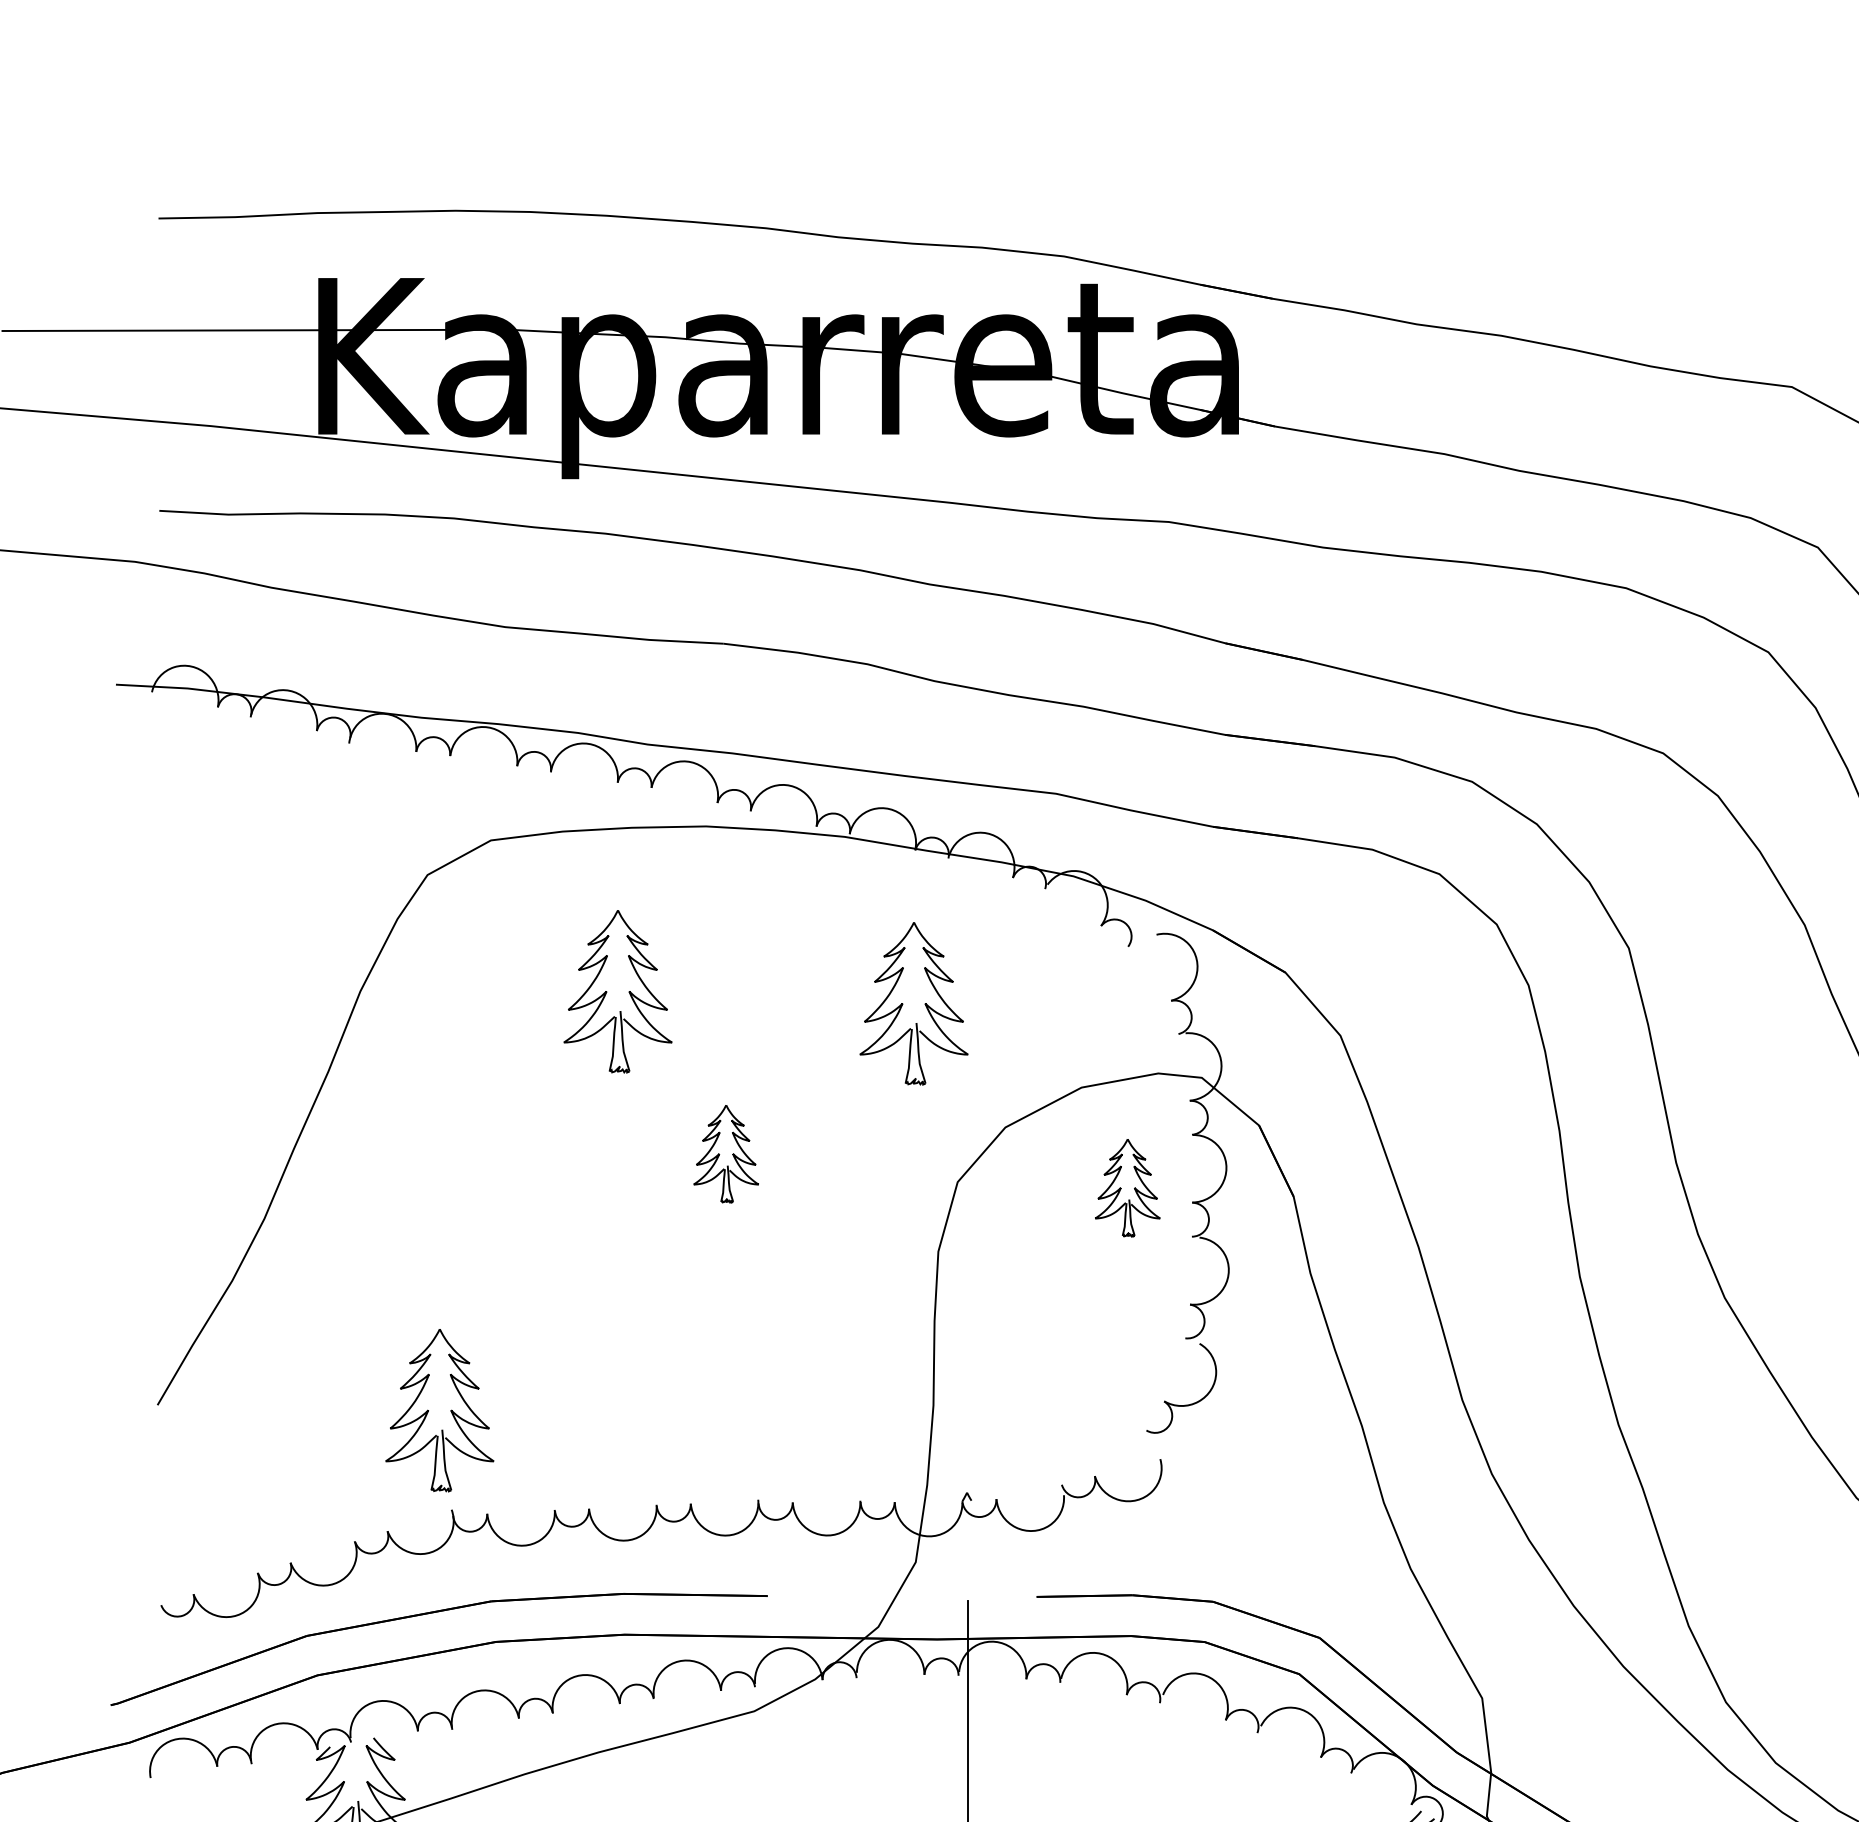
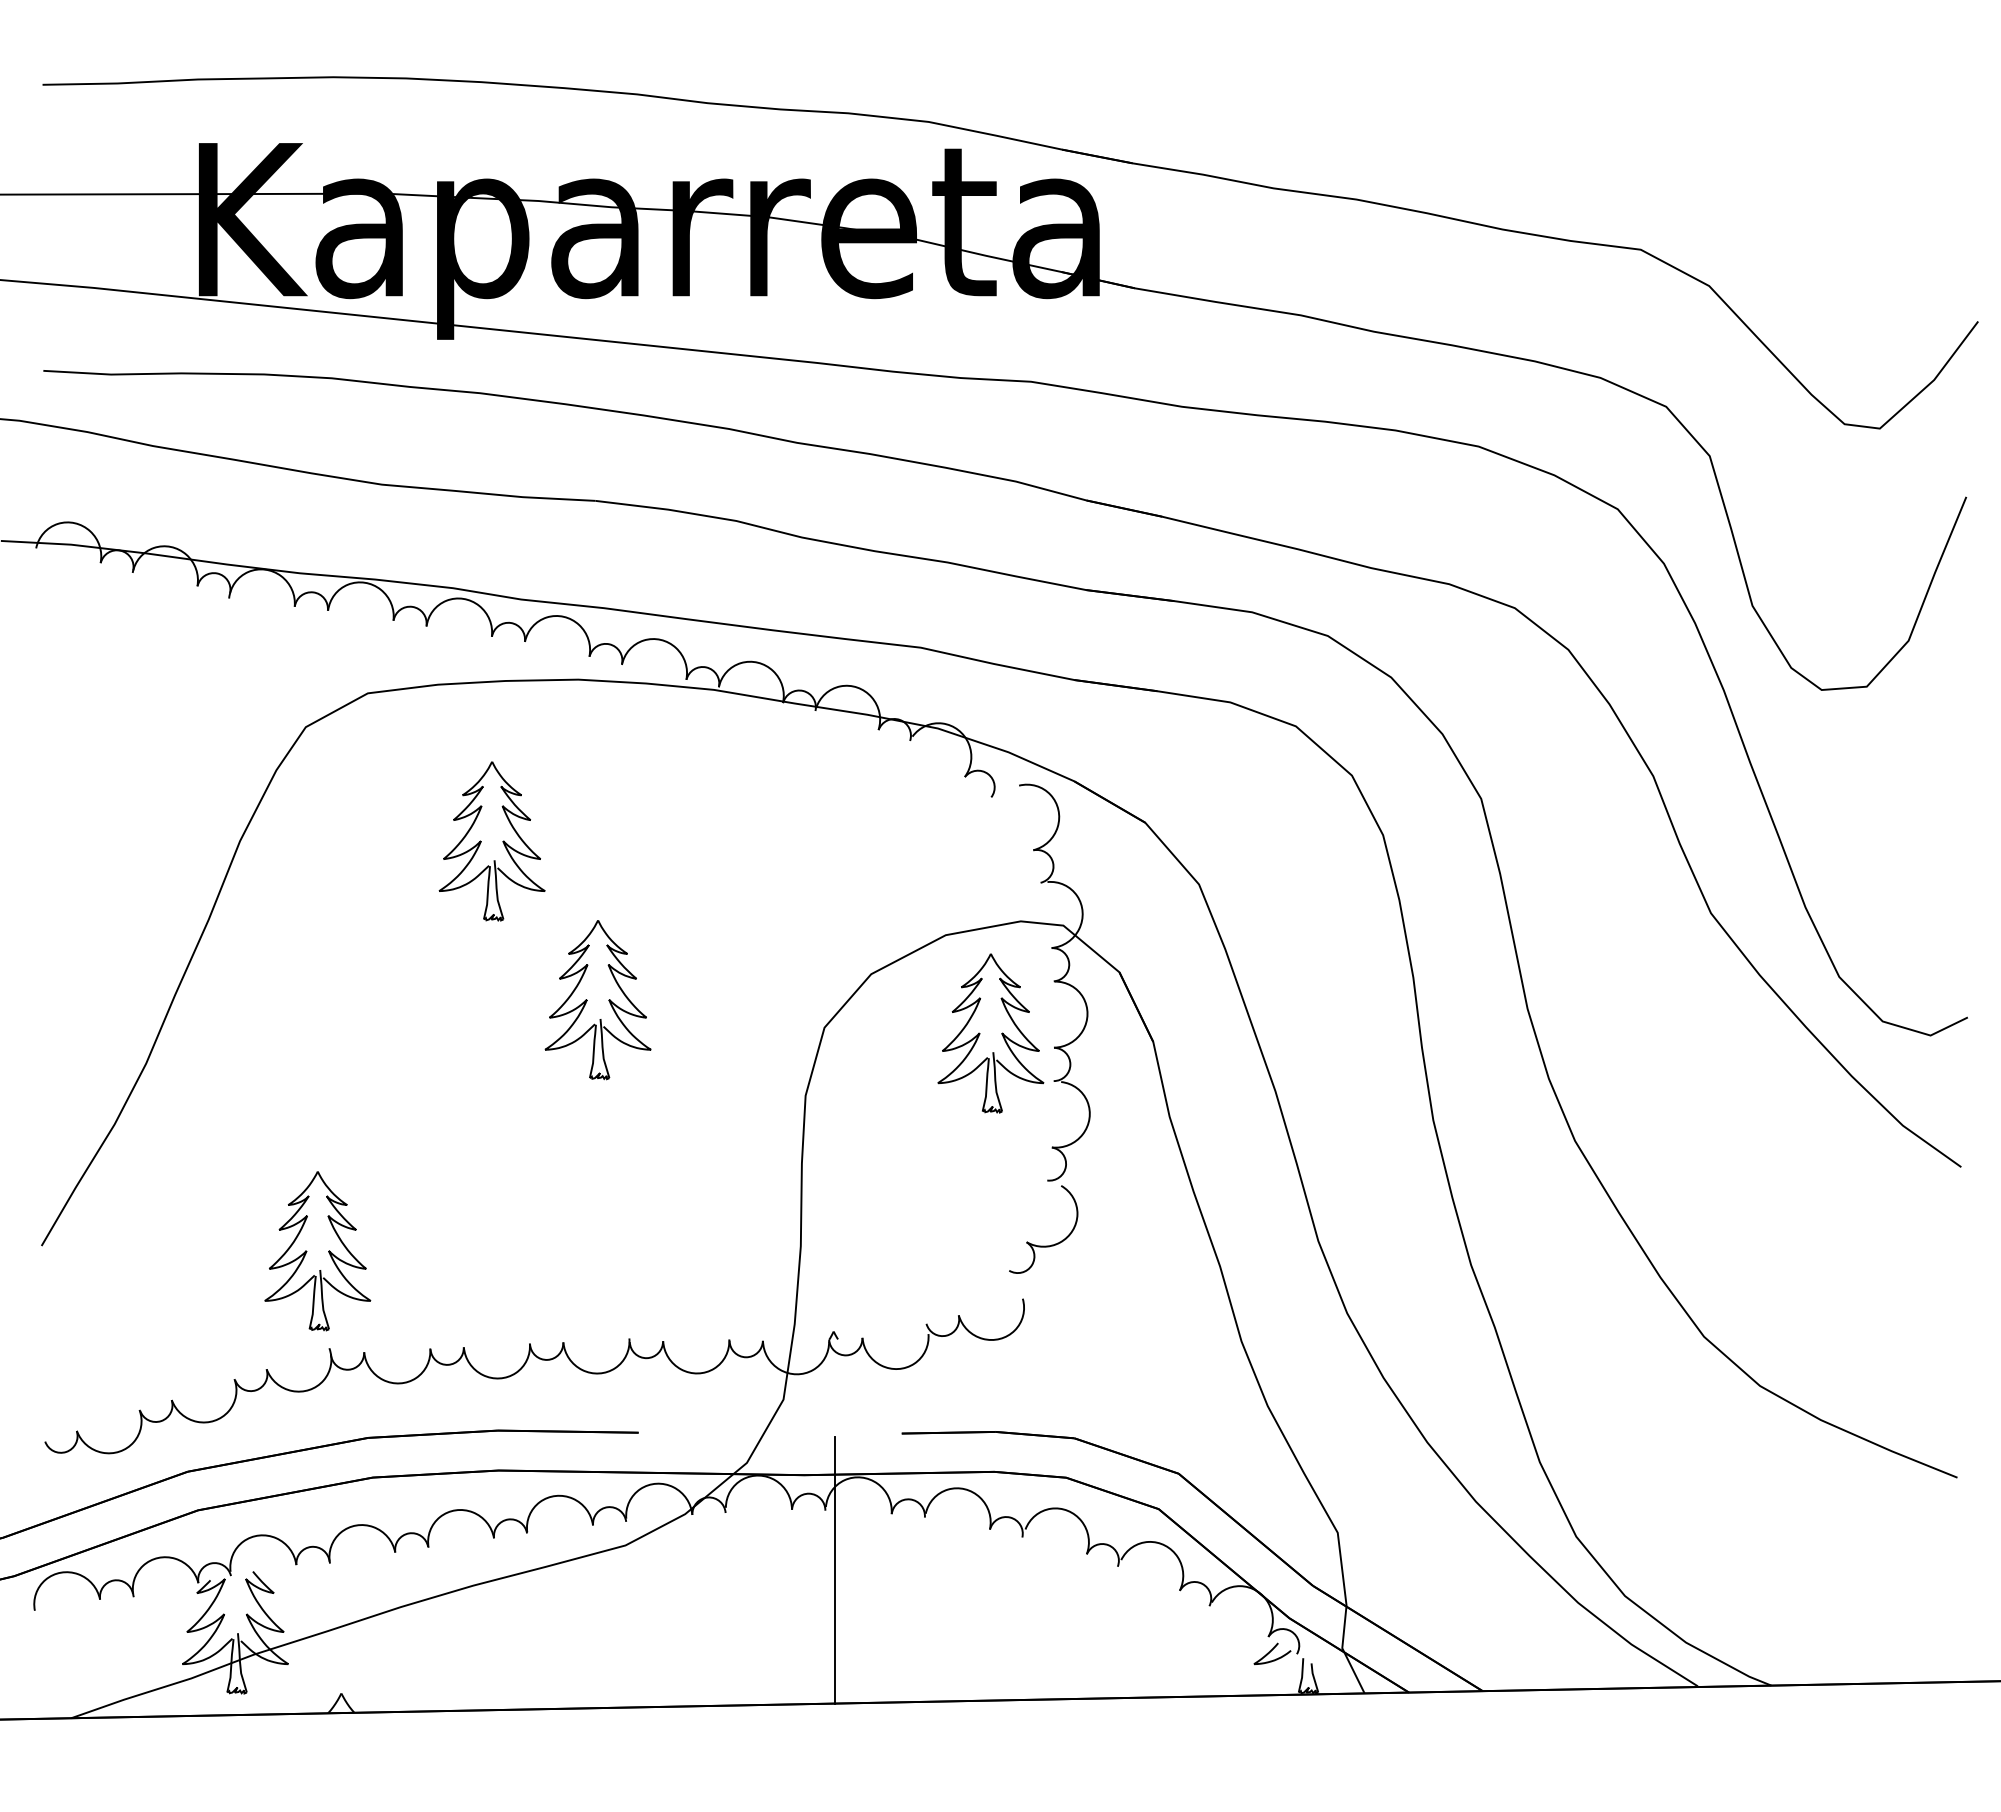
part: (913, 1004) -> (781, 853), removed
part: (725, 1154) -> (597, 1000), size x1.67
part: (1127, 1188) -> (990, 1033), size x1.67

